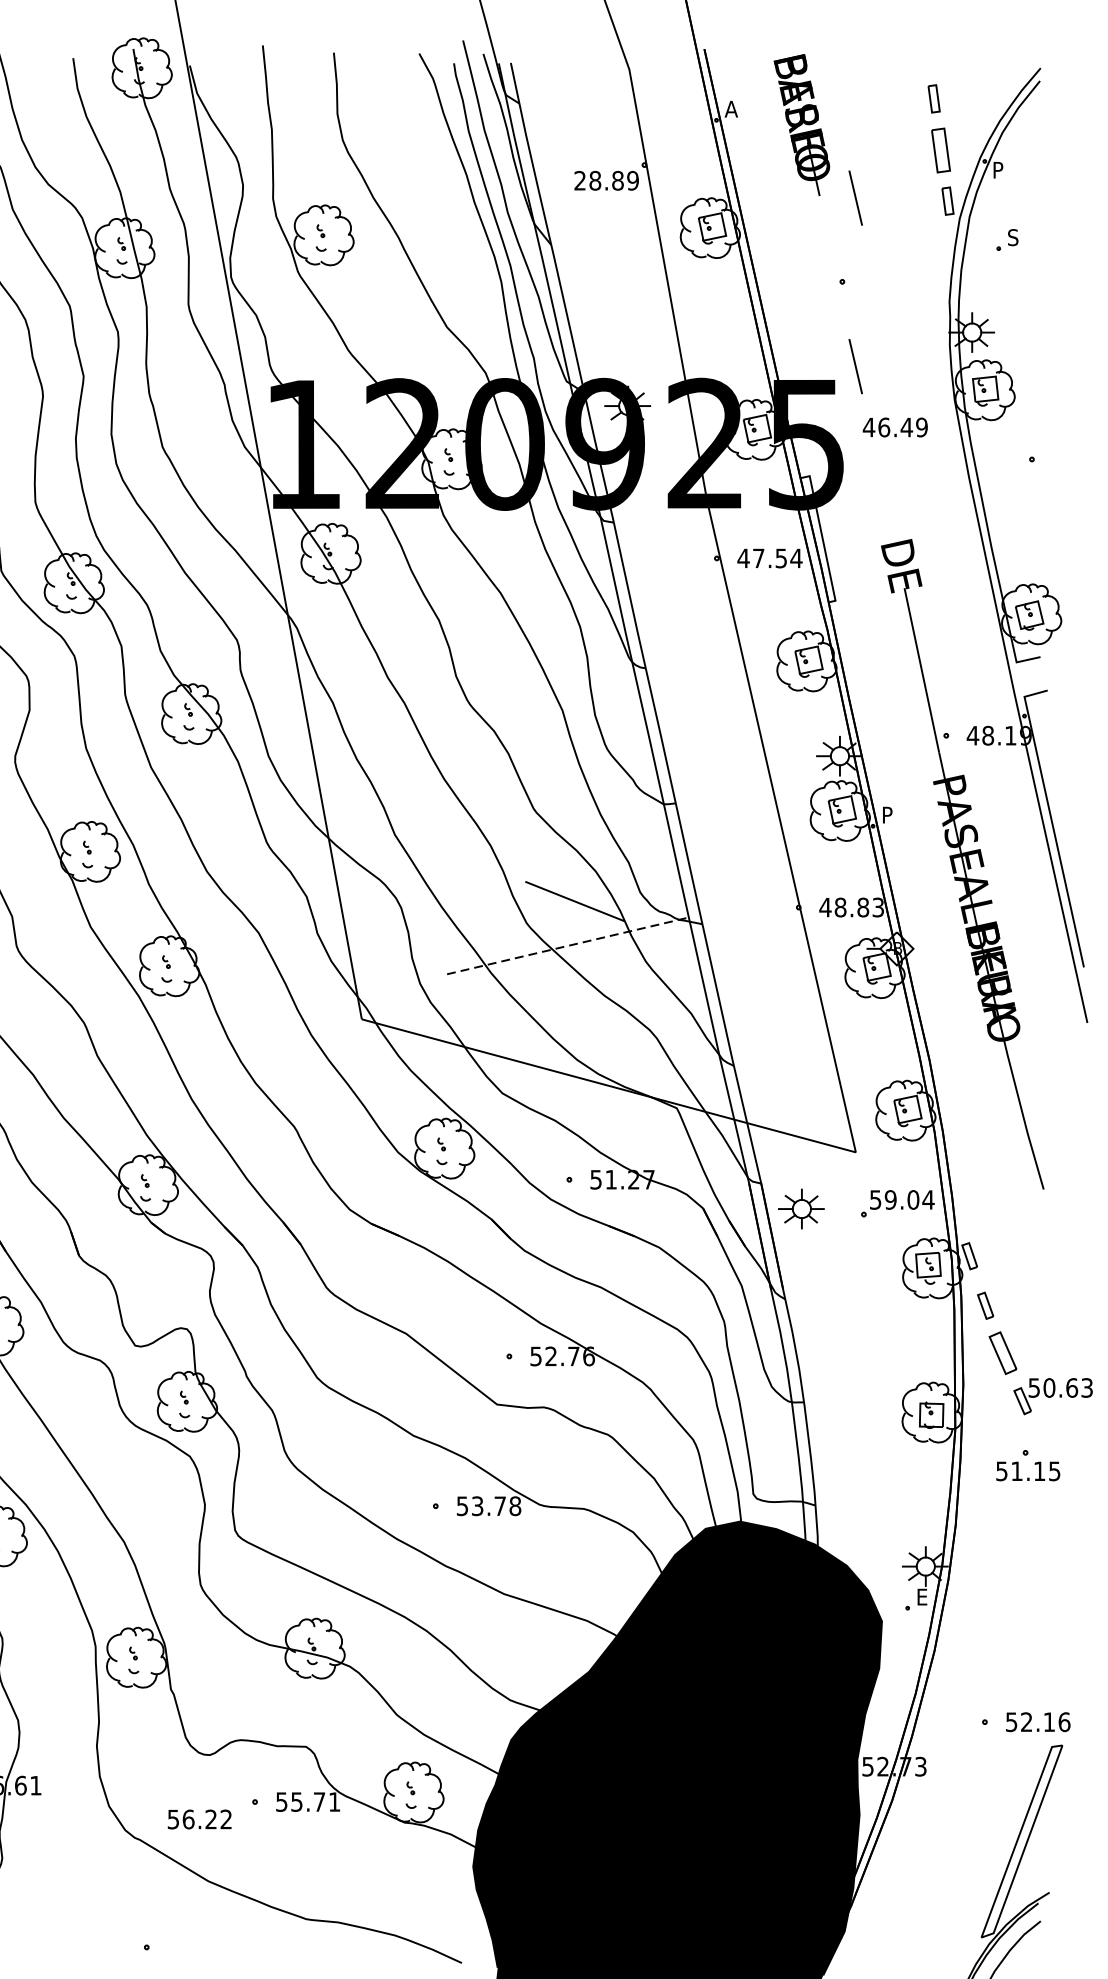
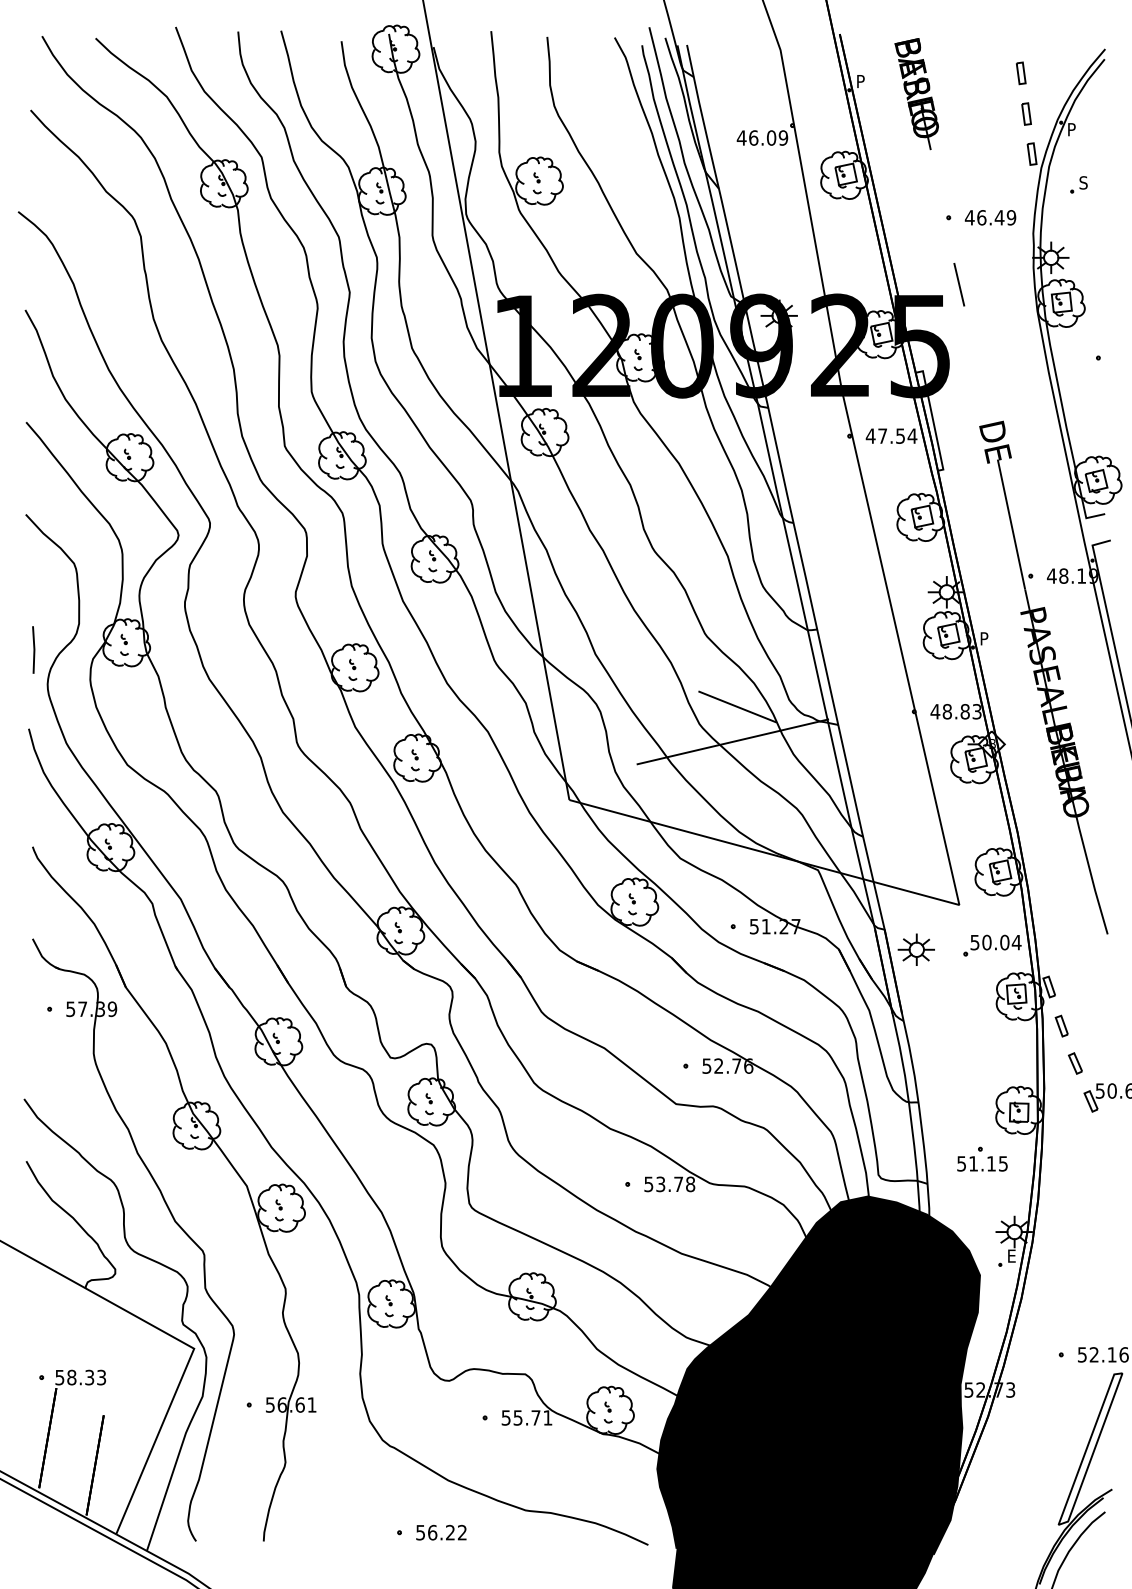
text: (731, 109) -> (861, 81), A -> P
part: (940, 149) -> (1026, 113), size x0.62
text: (598, 180) -> (756, 137), 28.89 -> 46.09
line: (856, 197) -> (959, 151), removed
text: (895, 427) -> (990, 217), moved
line: (568, 945) -> (732, 741), dashed -> solid
text: (890, 1199) -> (986, 942), 59.04 -> 50.04
part: (1002, 1353) -> (1075, 1063), size x0.62
part: (1028, 1464) -> (982, 1158), moved
text: (199, 1819) -> (441, 1532), moved

